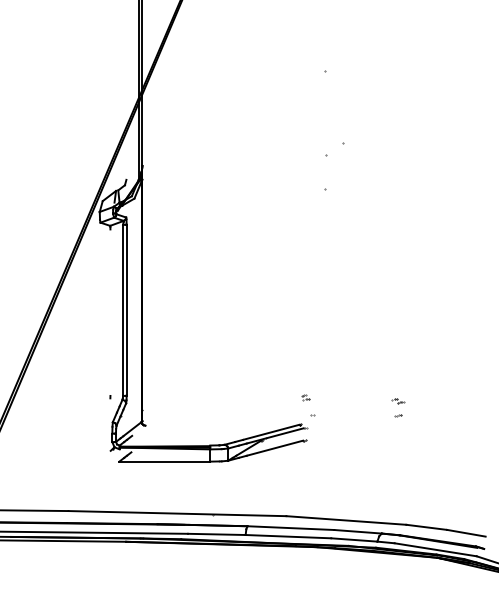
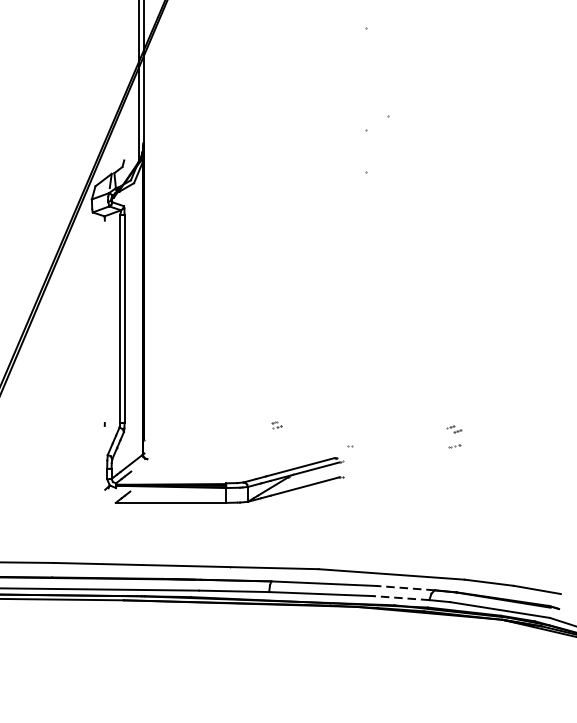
part: (305, 397) -> (276, 424), moved
part: (398, 415) -> (454, 446), size x1.6
line: (358, 531) -> (406, 587), solid -> dashed
line: (353, 539) -> (400, 597), solid -> dashed

